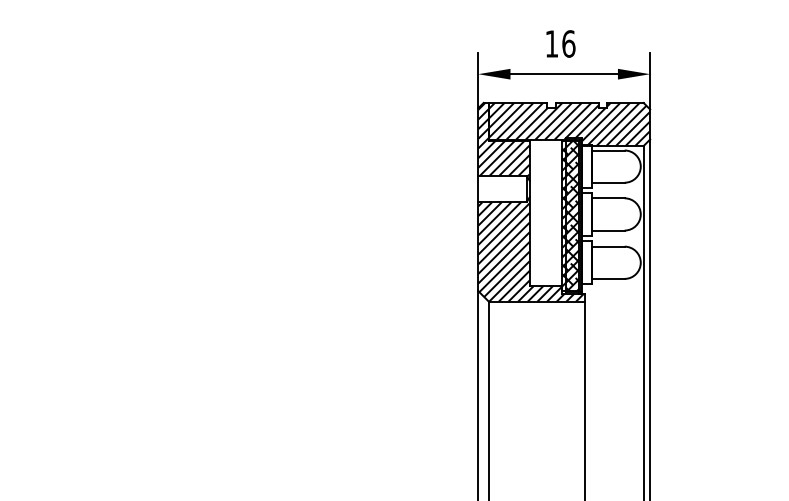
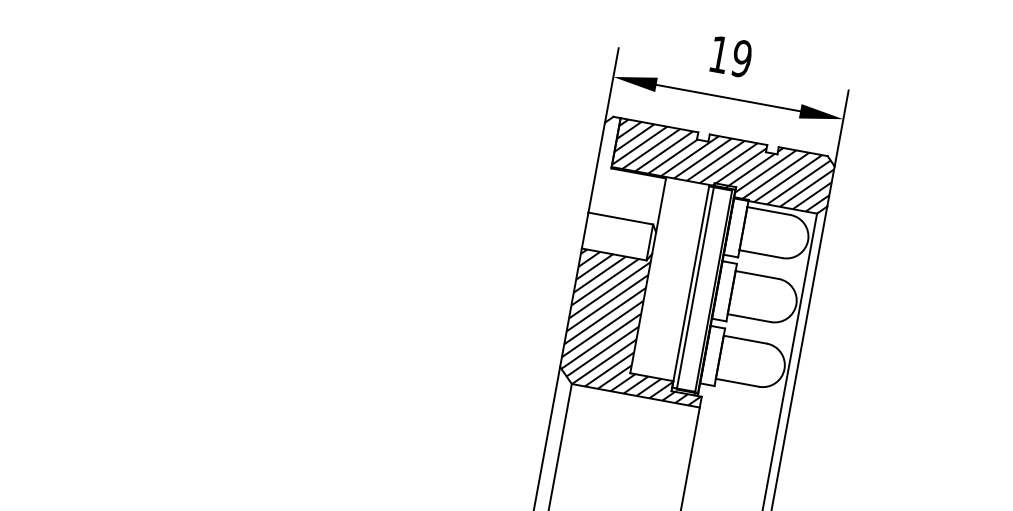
text: (568, 43) -> (741, 58), 16 -> 19
hatch: (503, 139) -> (631, 170), removed
hatch: (570, 215) -> (702, 288), removed

